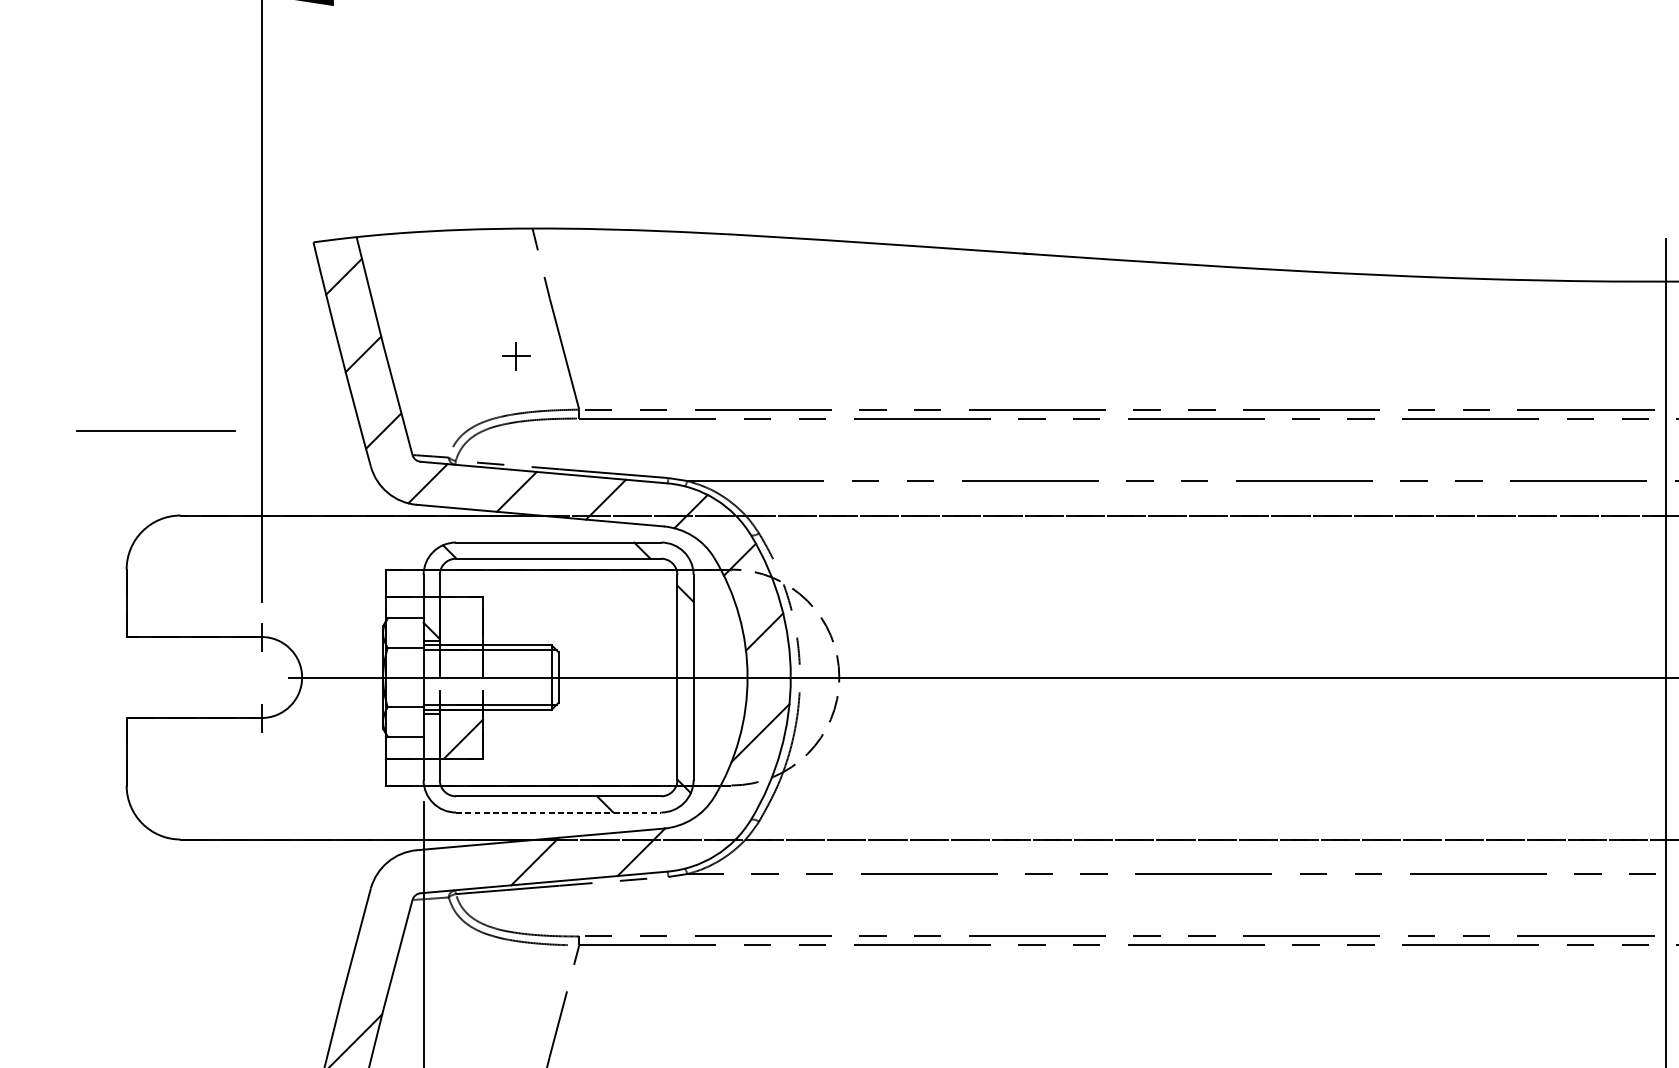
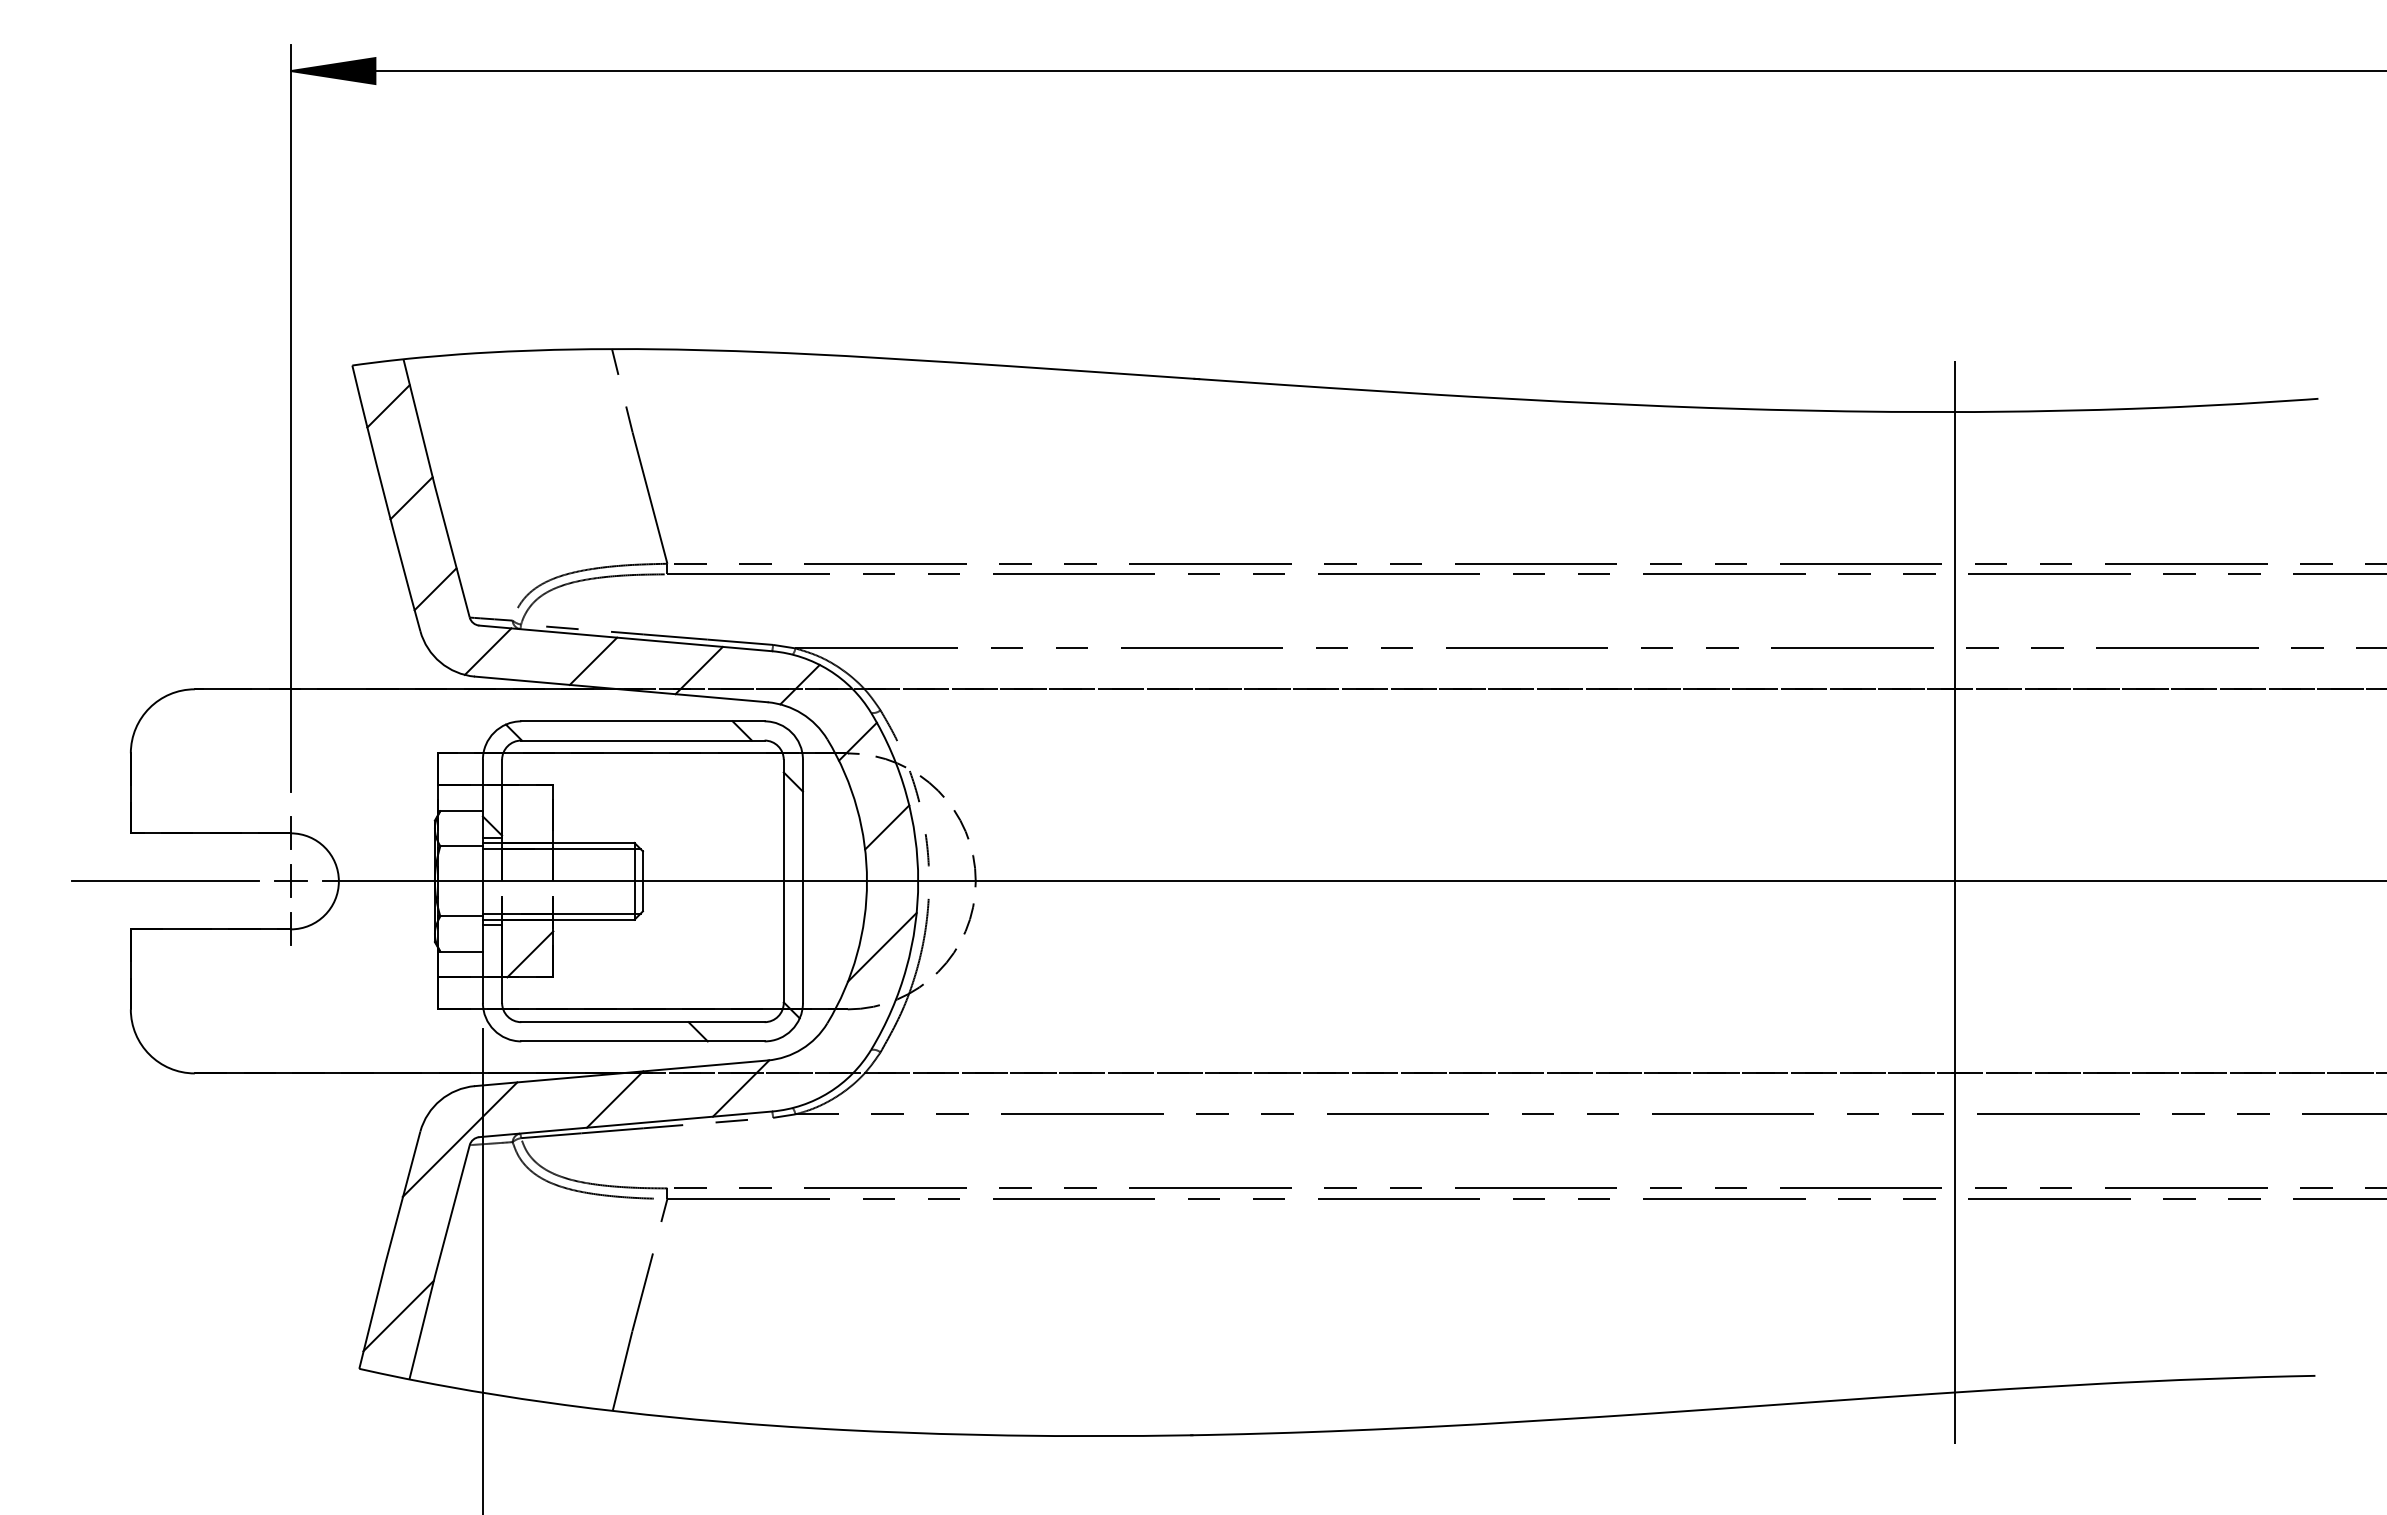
part: (516, 355) -> (290, 880), moved
line: (155, 430) -> (165, 880), moved
line: (558, 812) -> (642, 1041), dashed -> solid
line: (403, 895) -> (459, 1139), added

